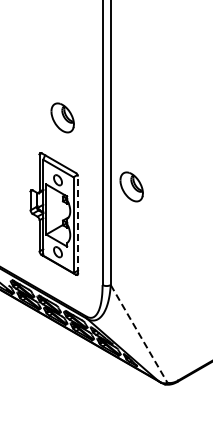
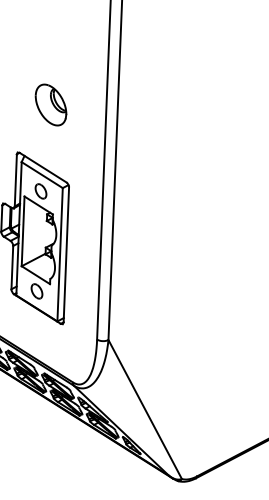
part: (131, 186) -> (142, 204), removed
line: (78, 225) -> (66, 255), dashed -> solid
line: (139, 334) -> (145, 410), dashed -> solid

